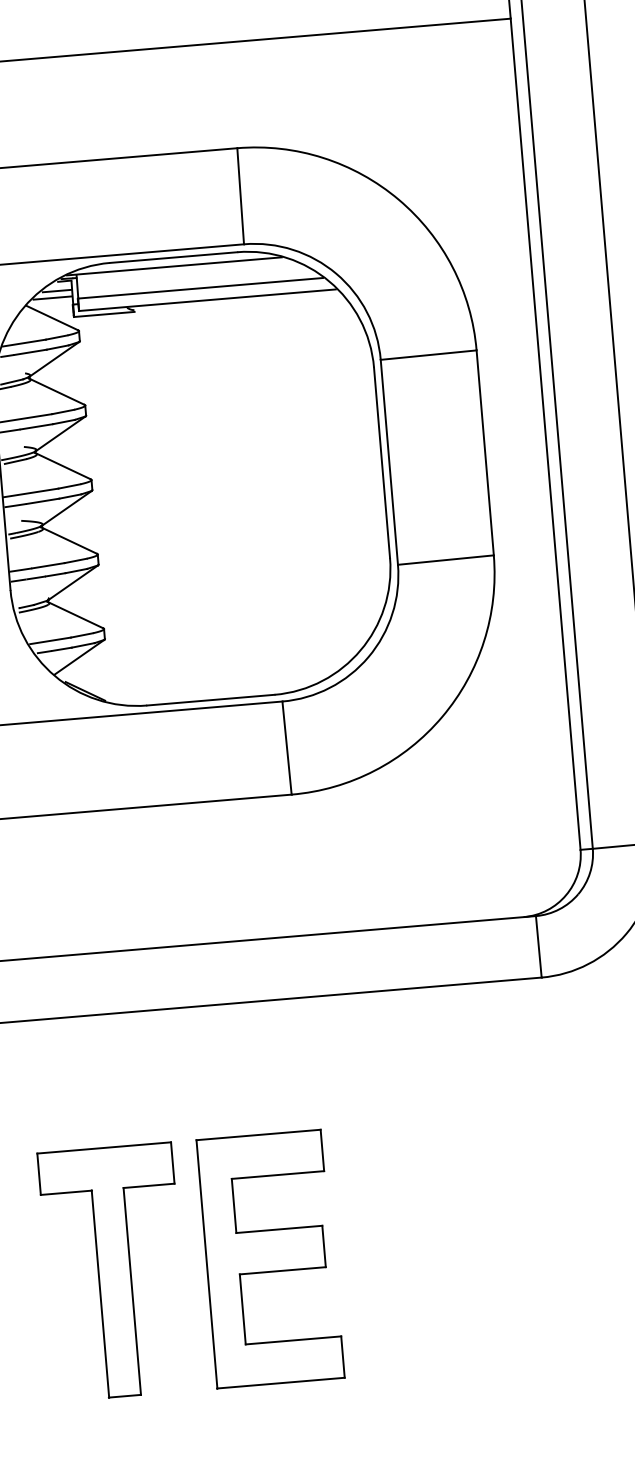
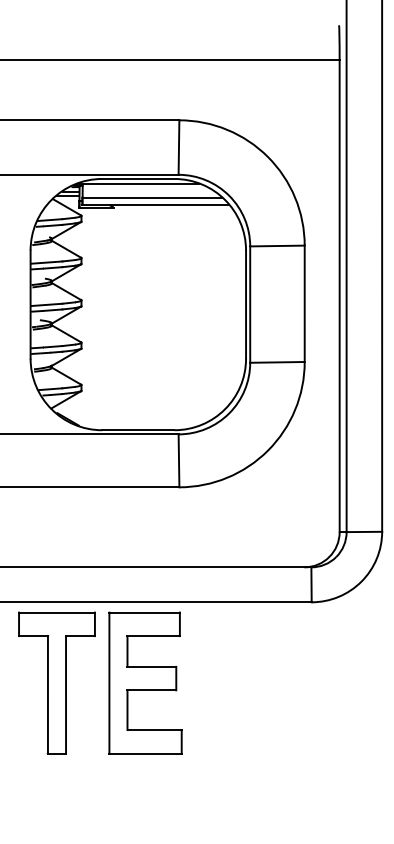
part: (270, 1257) -> (145, 682), moved
part: (113, 1271) -> (56, 682), moved

